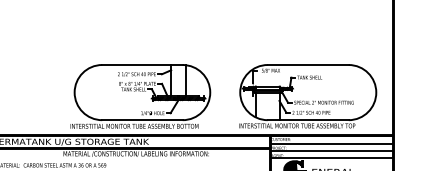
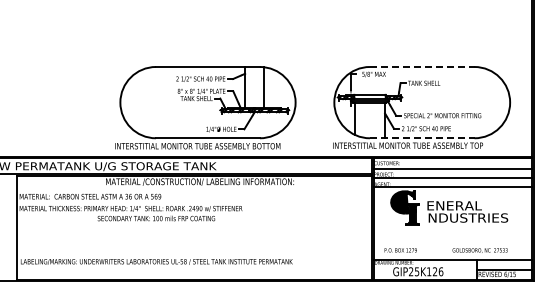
line: (308, 64) -> (422, 66), solid -> dashed
line: (308, 120) -> (422, 138), solid -> dashed

